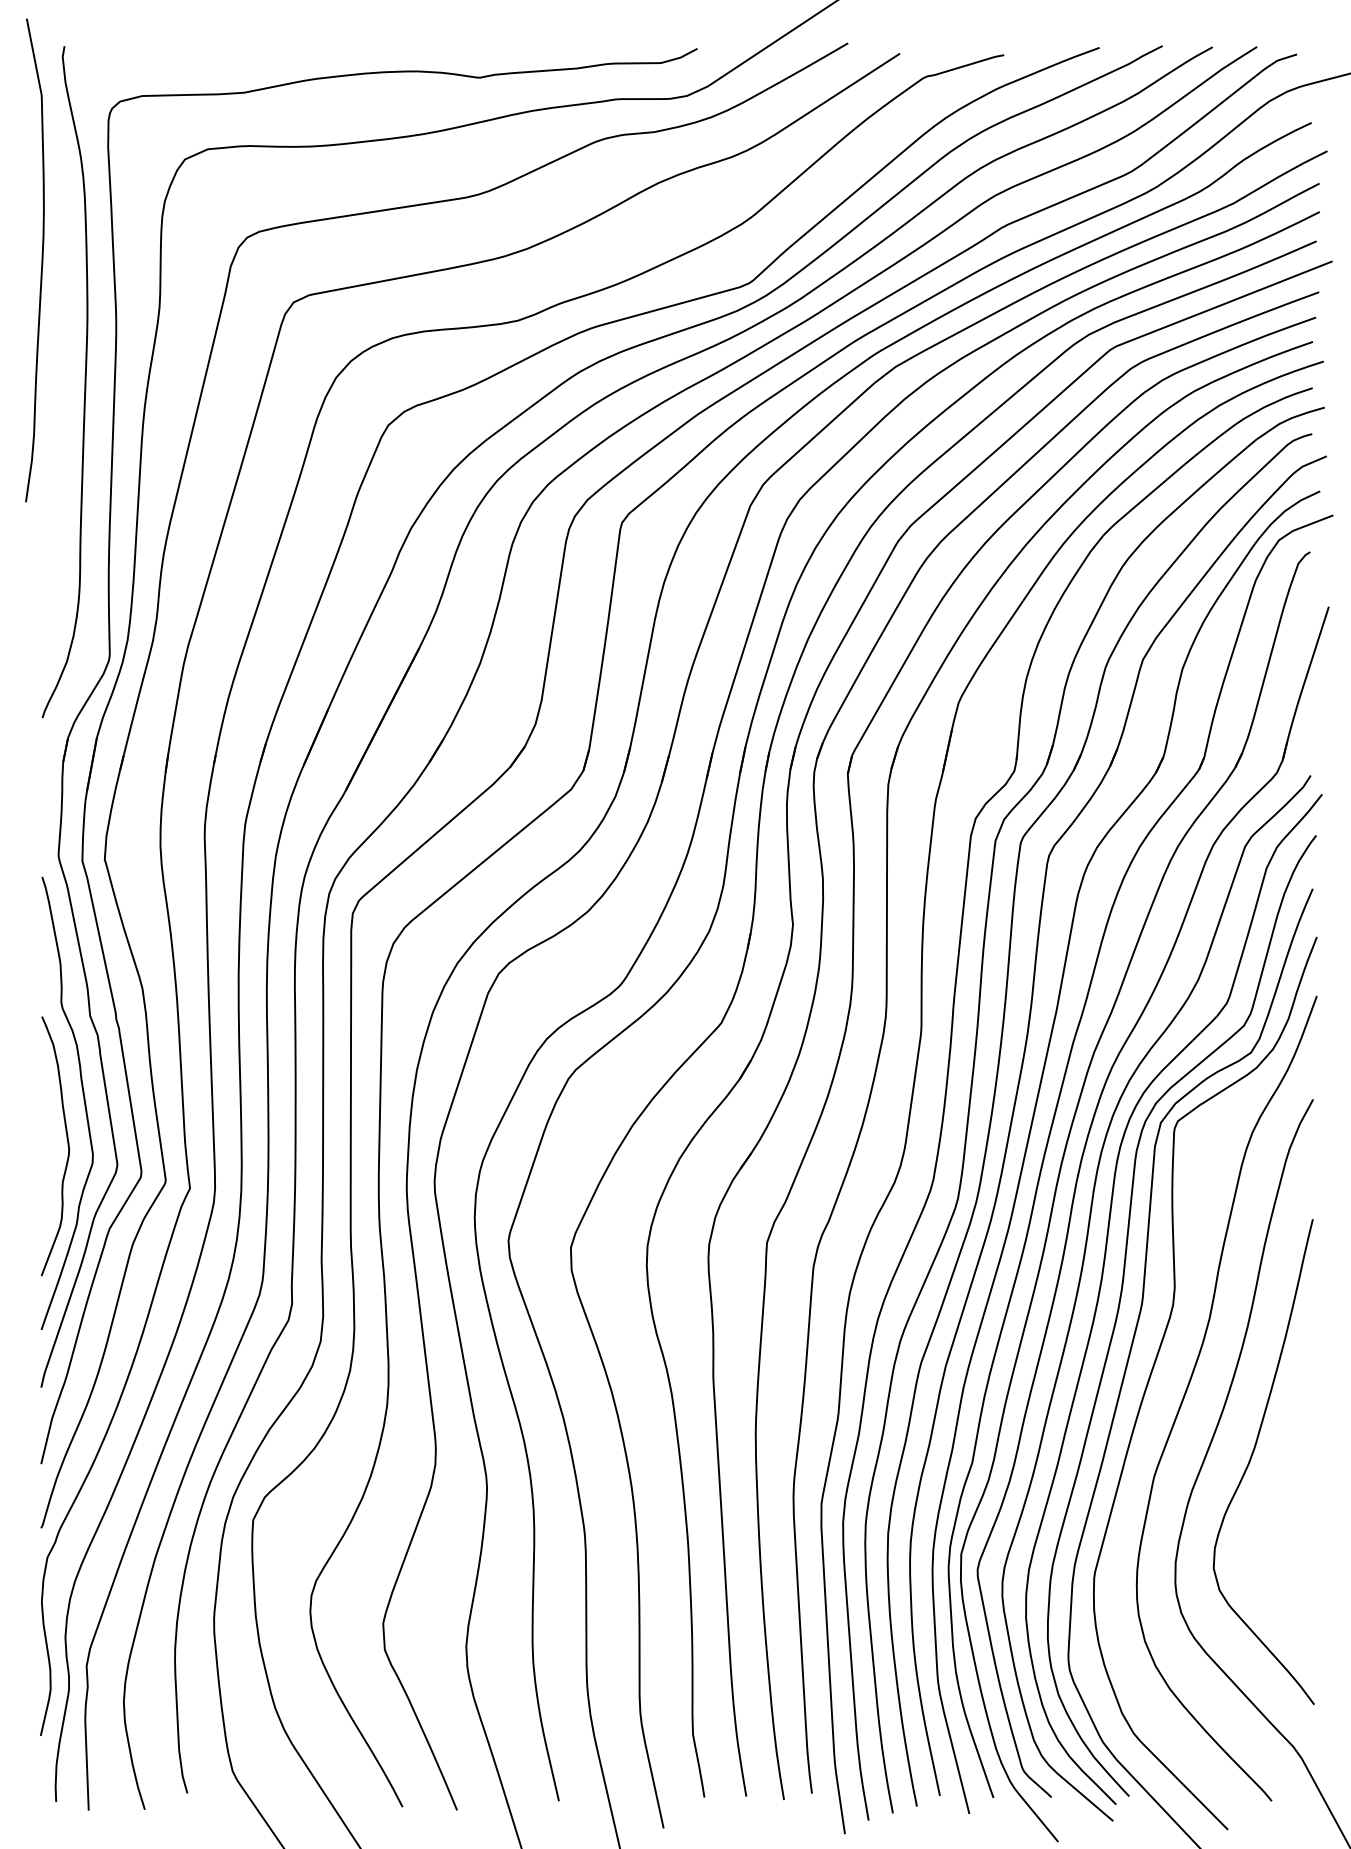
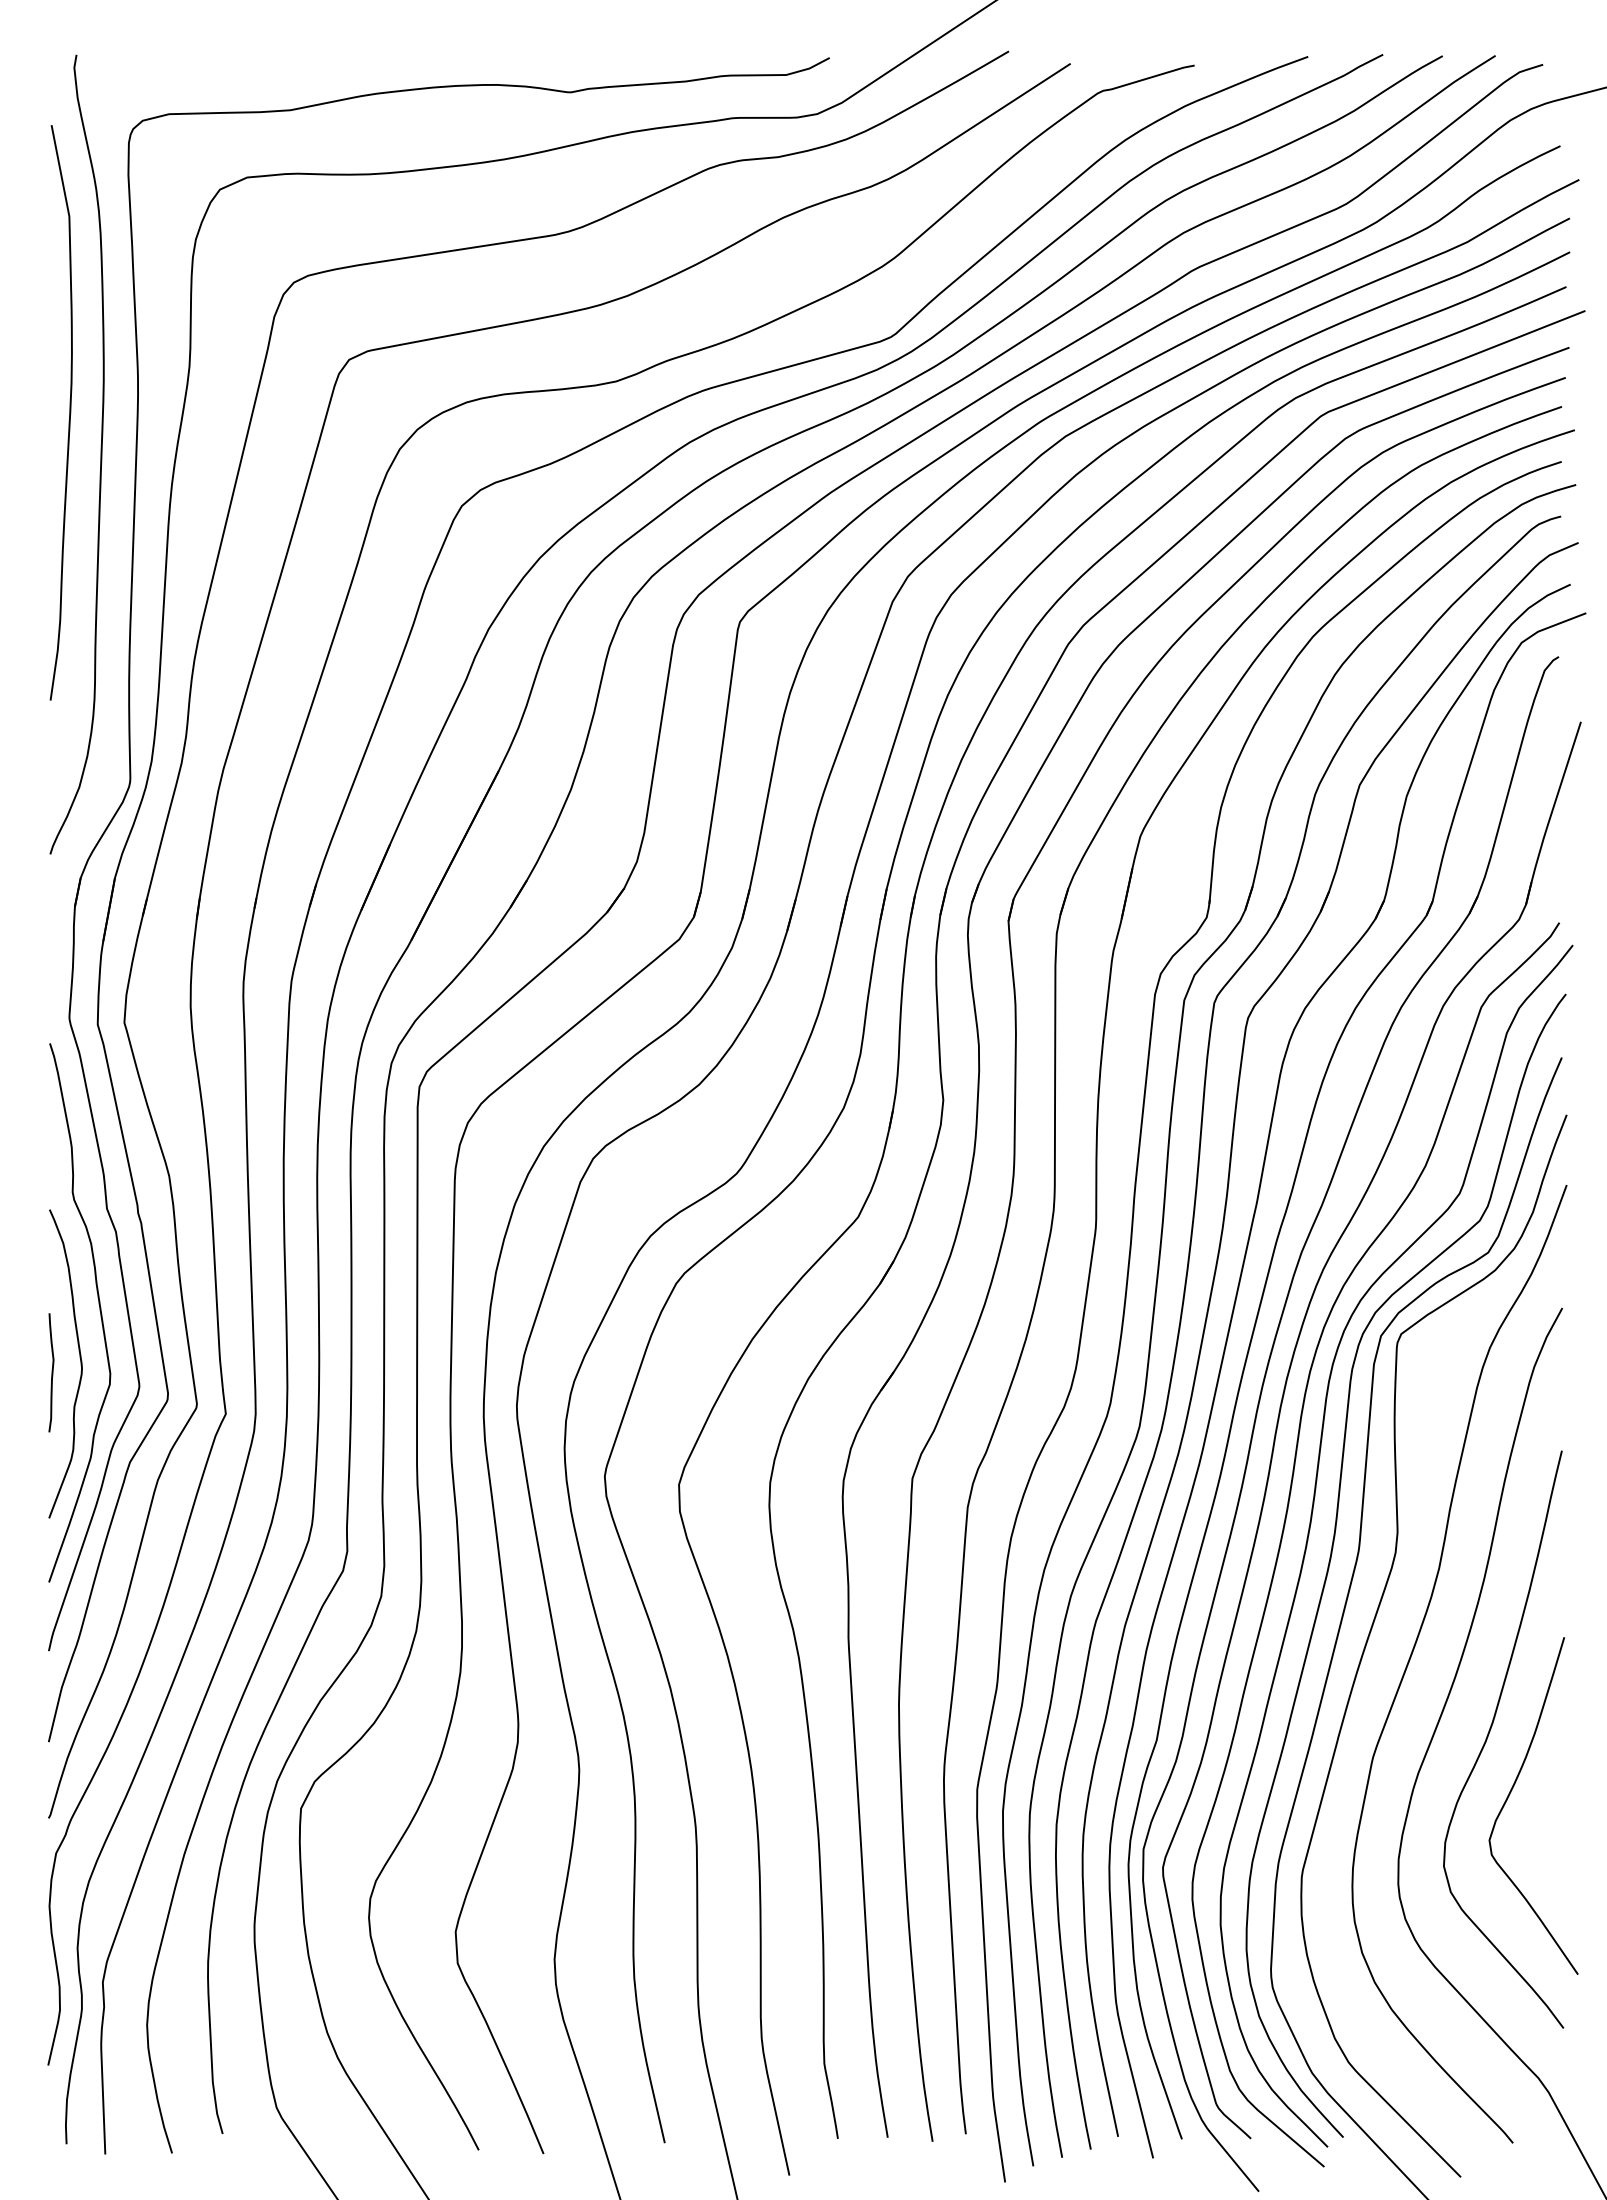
curve: (41, 260) -> (69, 412), moved
part: (43, 1153) -> (51, 1372), added
curve: (1269, 1508) -> (1510, 1794), added

